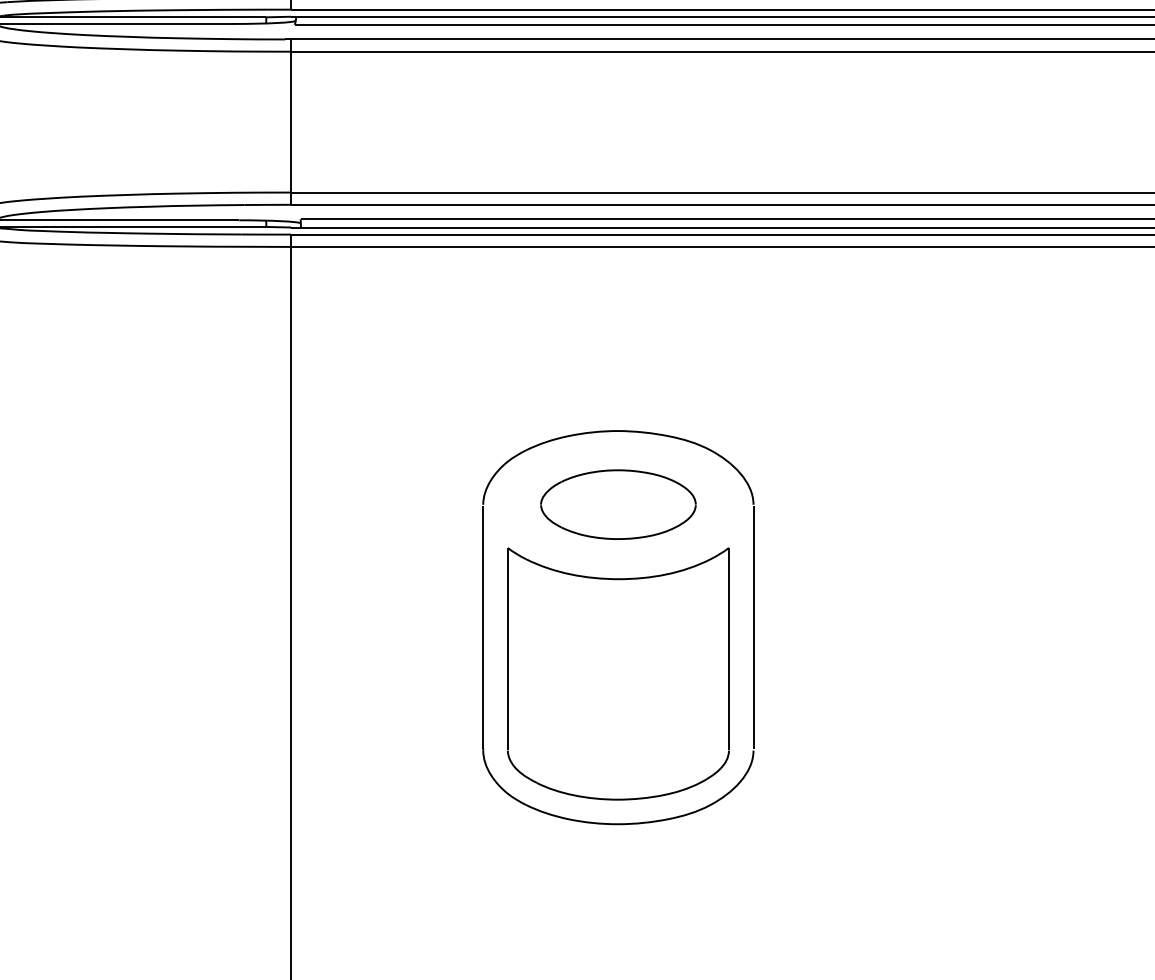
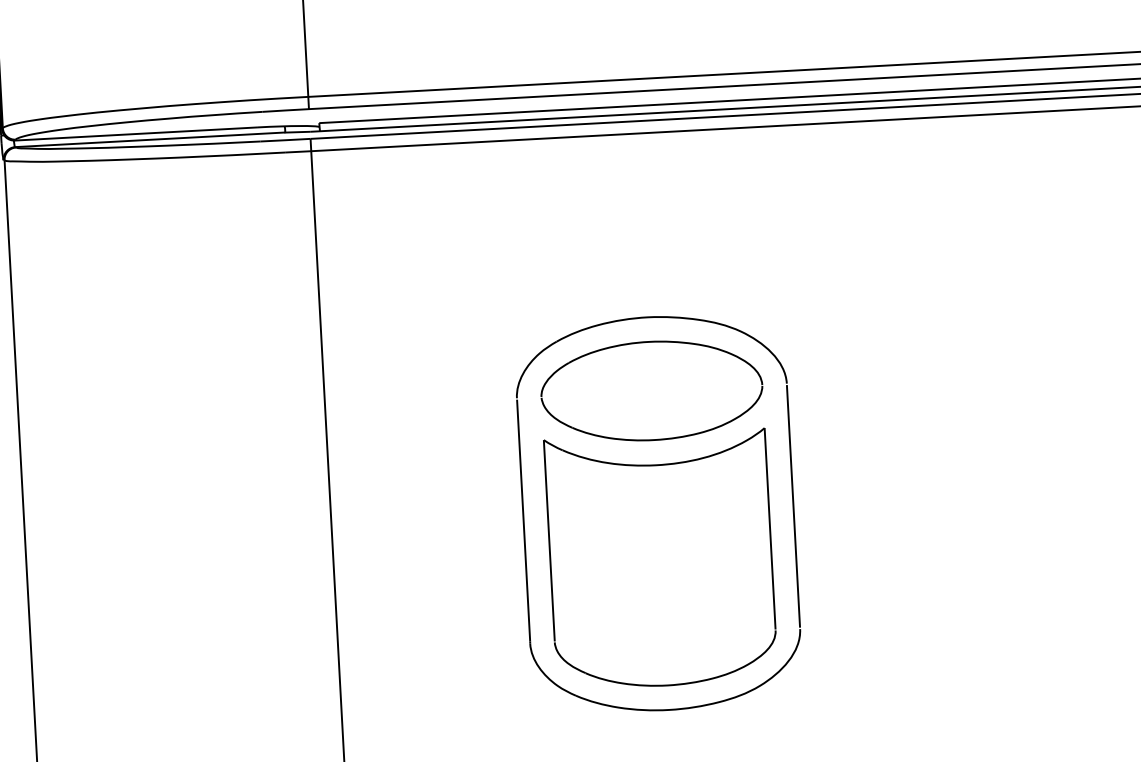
part: (618, 504) -> (651, 390), size x1.43

